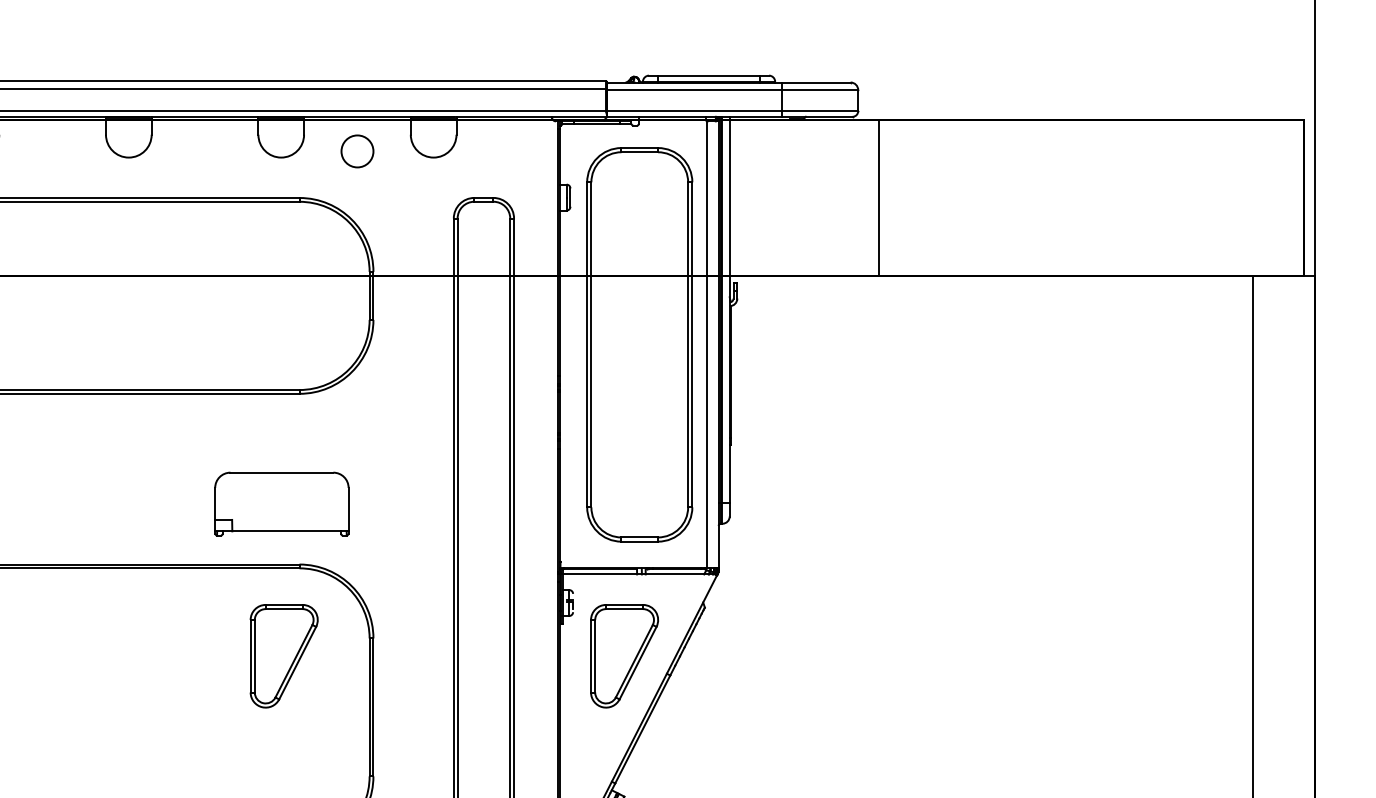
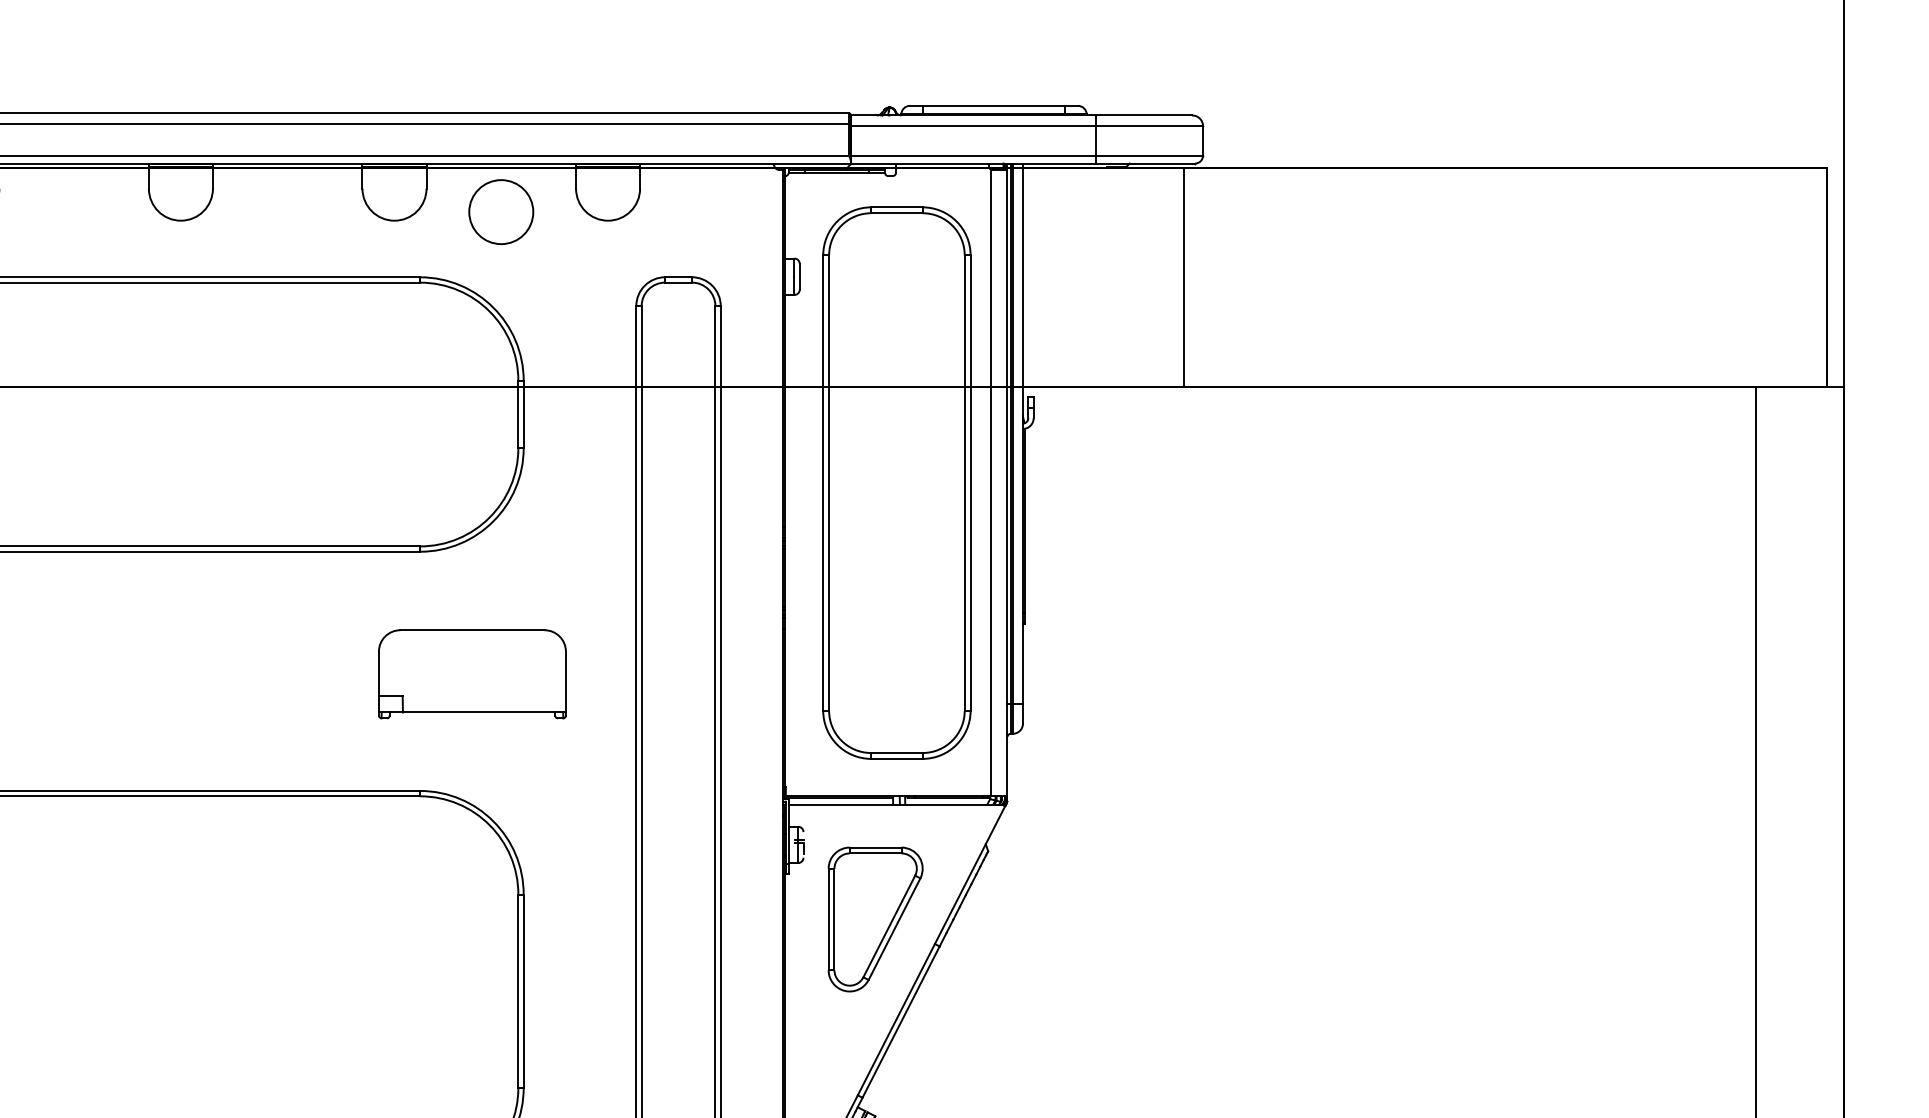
circle: (357, 151) -> (501, 211), size x1.43
line: (879, 198) -> (1183, 277), moved
part: (281, 504) -> (472, 674), moved
part: (284, 656) -> (398, 919), removed

